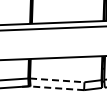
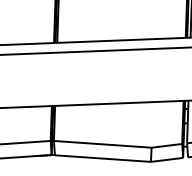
line: (57, 80) -> (103, 144), dashed -> solid
line: (57, 88) -> (103, 158), dashed -> solid

